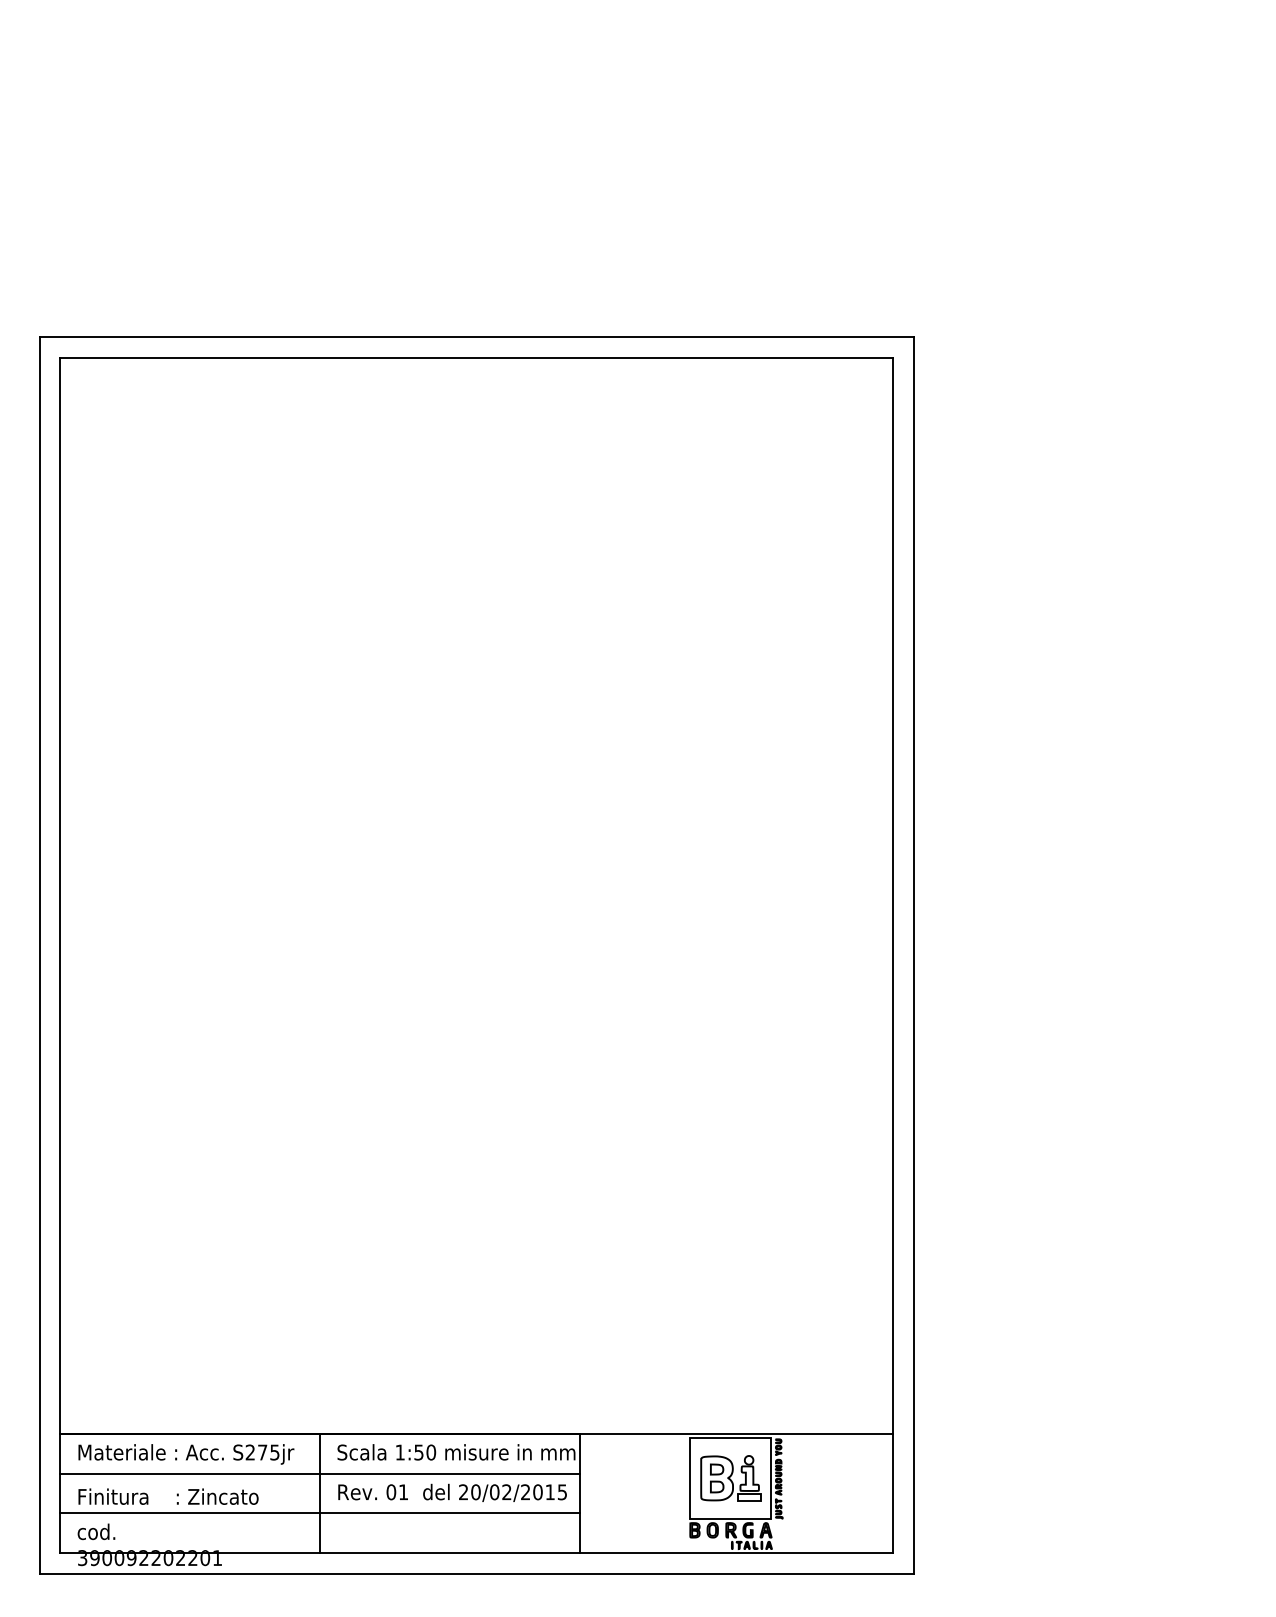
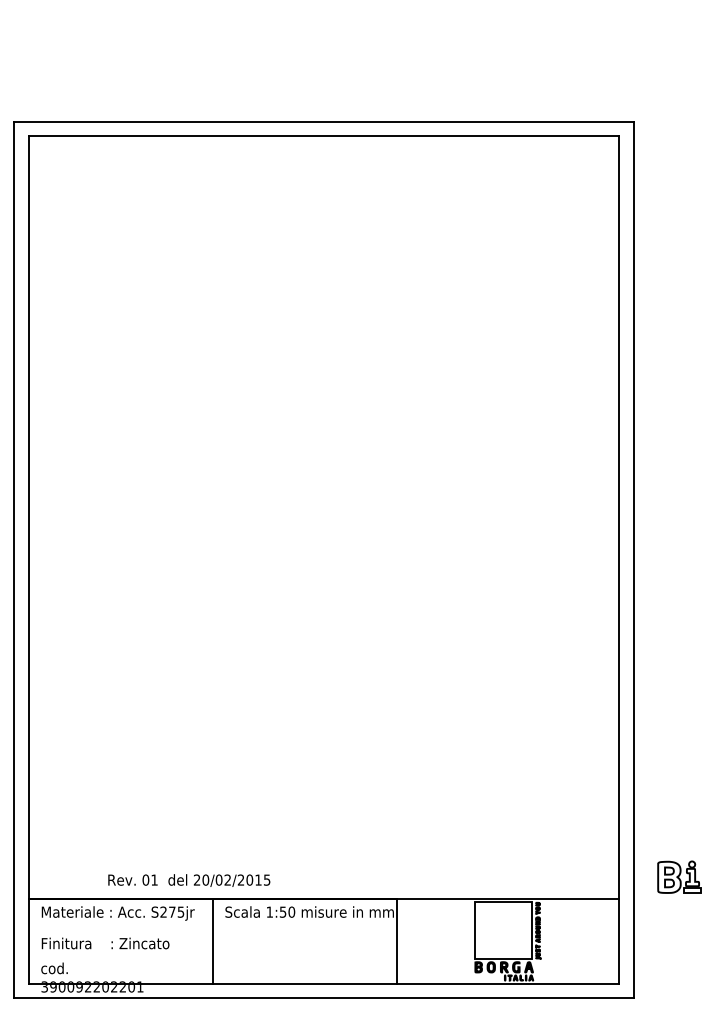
line: (319, 1473) -> (212, 927), removed
part: (730, 1478) -> (678, 877), moved
text: (452, 1492) -> (189, 880), moved
line: (319, 1513) -> (212, 955), removed

